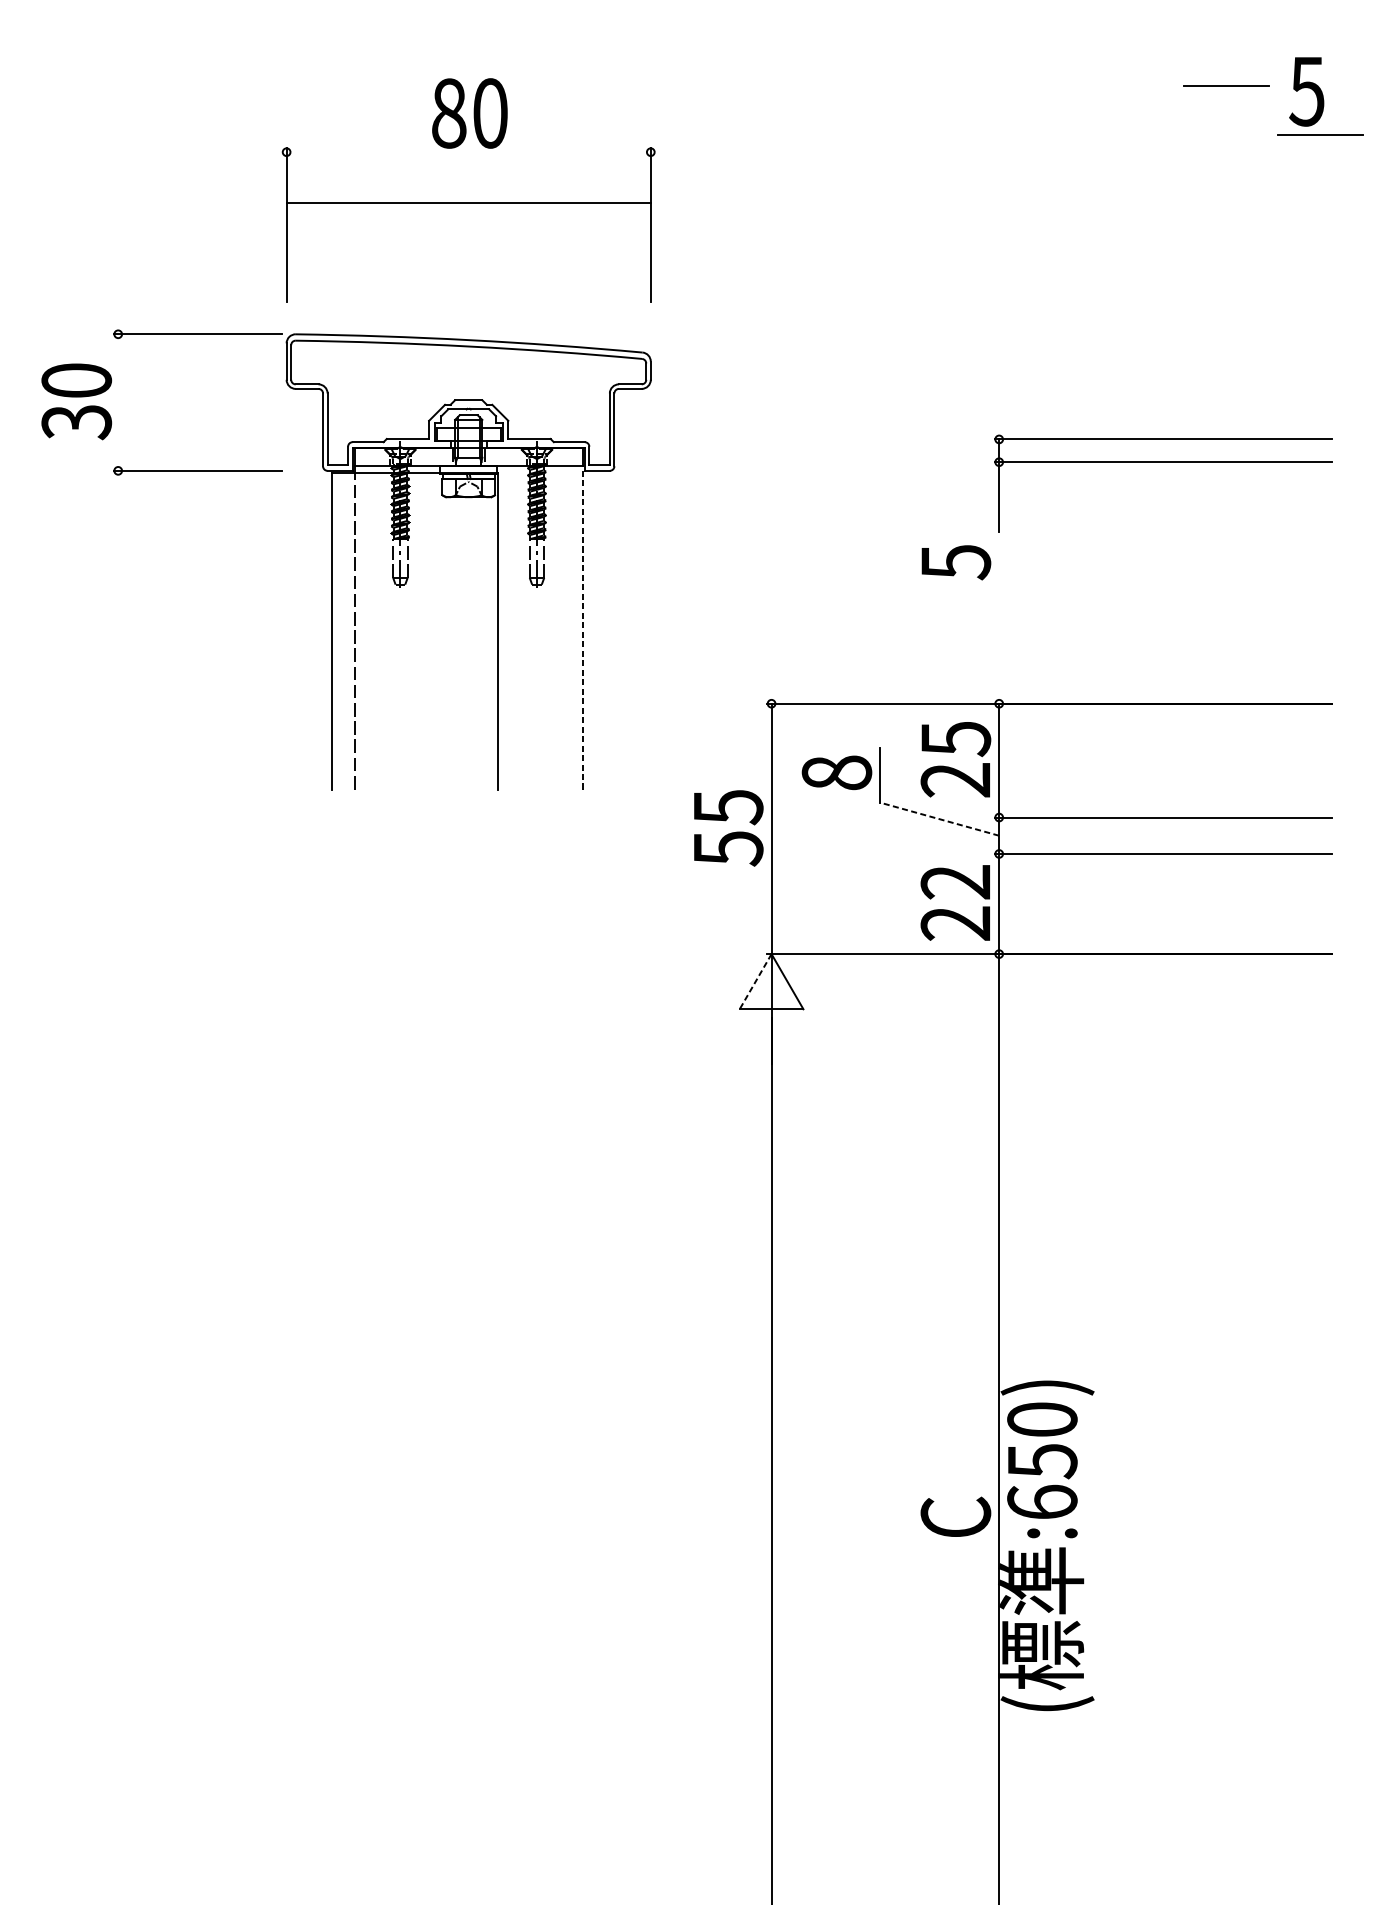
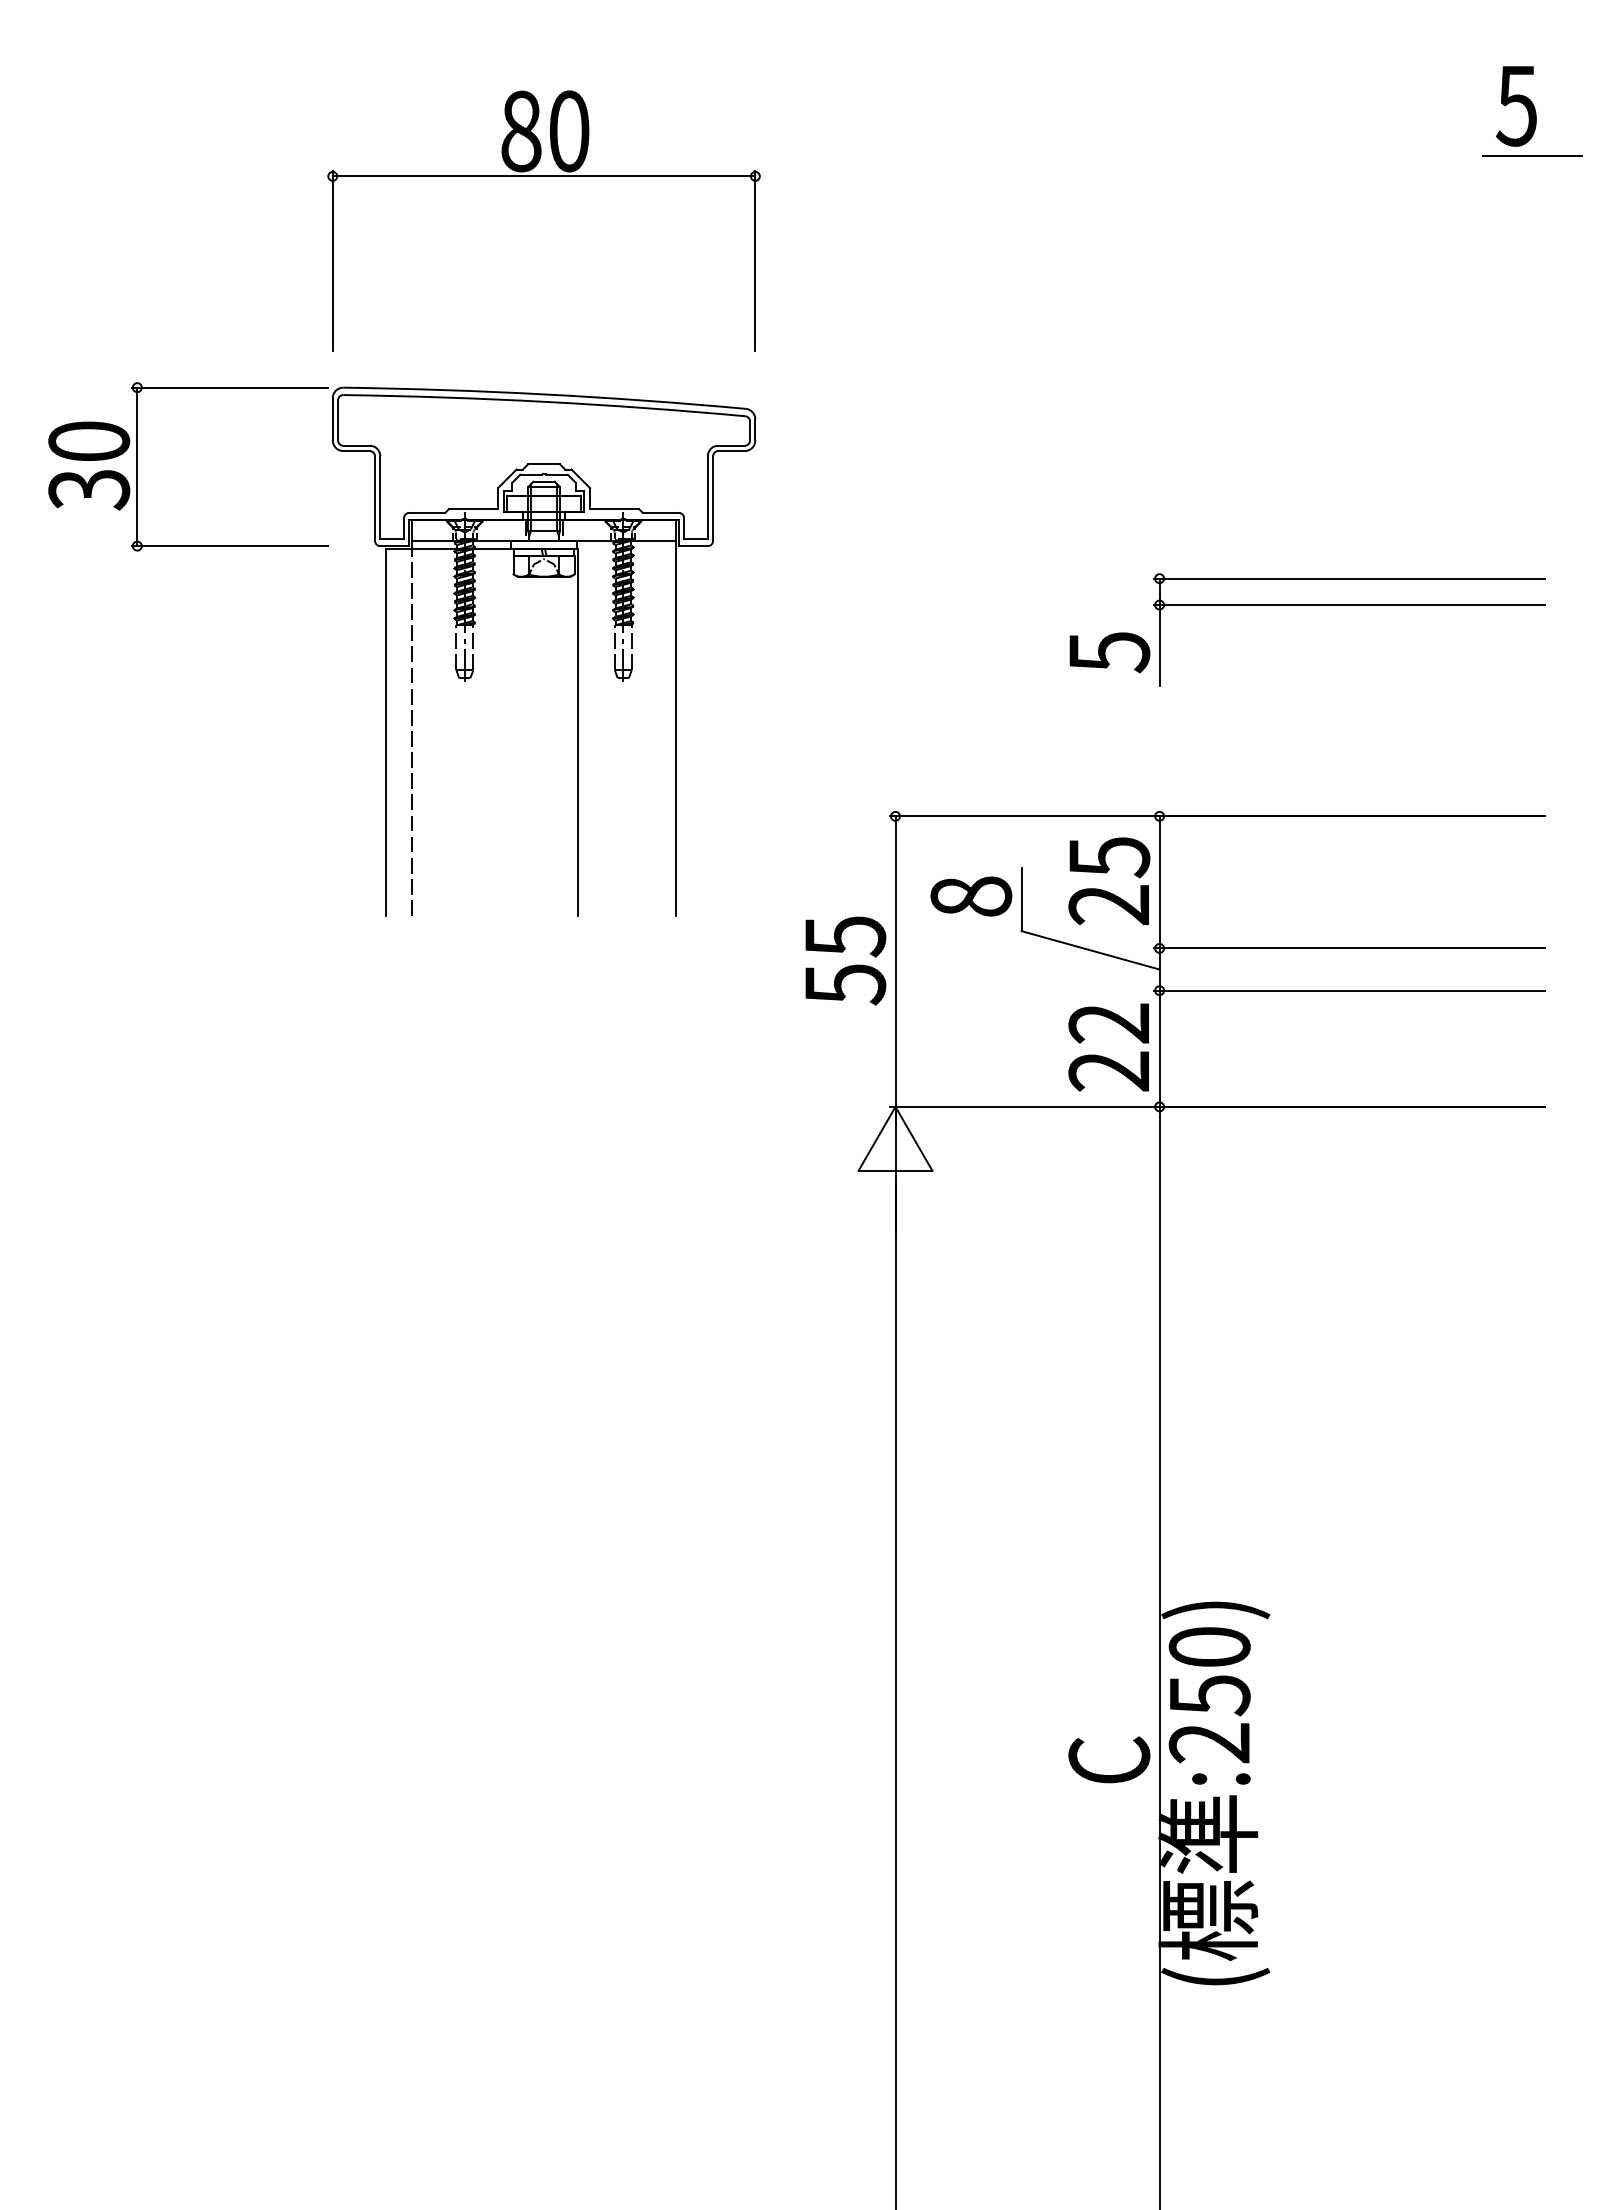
line: (1226, 85) -> (1423, 98), removed
line: (468, 203) -> (543, 176), moved
line: (118, 402) -> (137, 466), added
part: (1162, 462) -> (1349, 605), moved
line: (582, 628) -> (676, 728), dashed -> solid
line: (939, 819) -> (1090, 950), dashed -> solid
line: (756, 981) -> (877, 1138), dashed -> solid
text: (1042, 1501) -> (1209, 1742), :650) -> :250)

